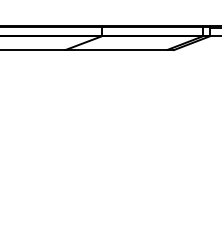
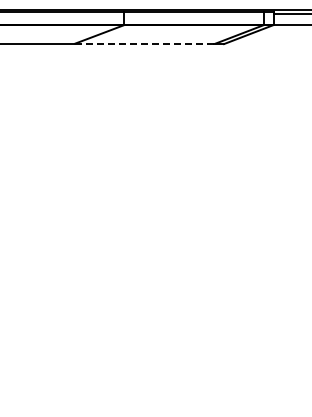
line: (115, 50) -> (143, 44), solid -> dashed

